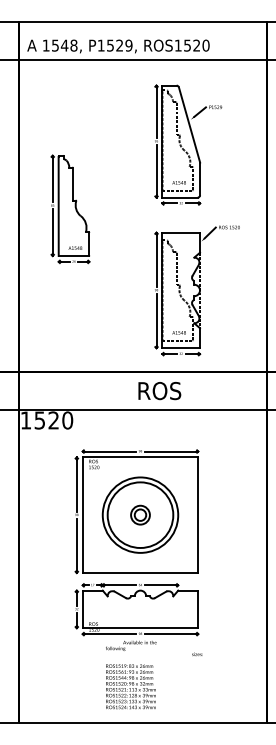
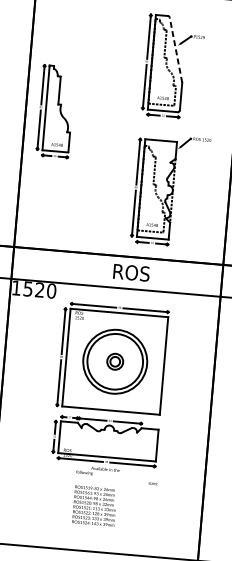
line: (189, 124) -> (176, 49), solid -> dashed
part: (70, 209) -> (55, 111), moved
part: (138, 579) -> (108, 415), moved

